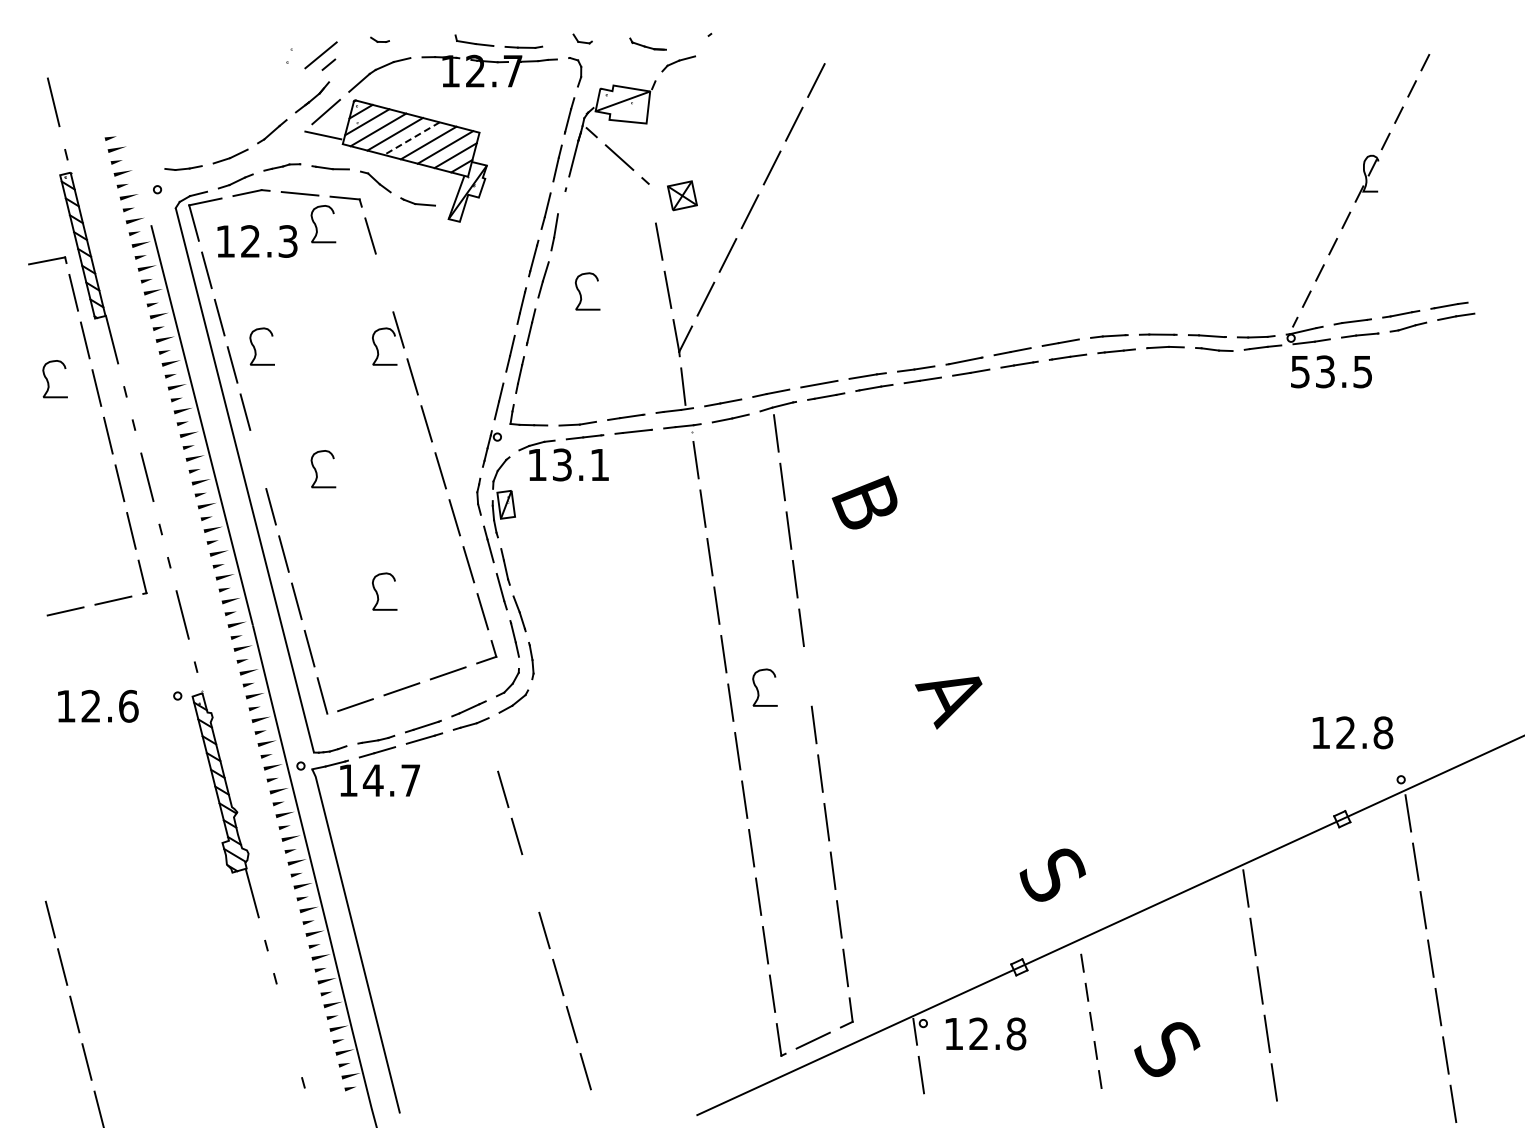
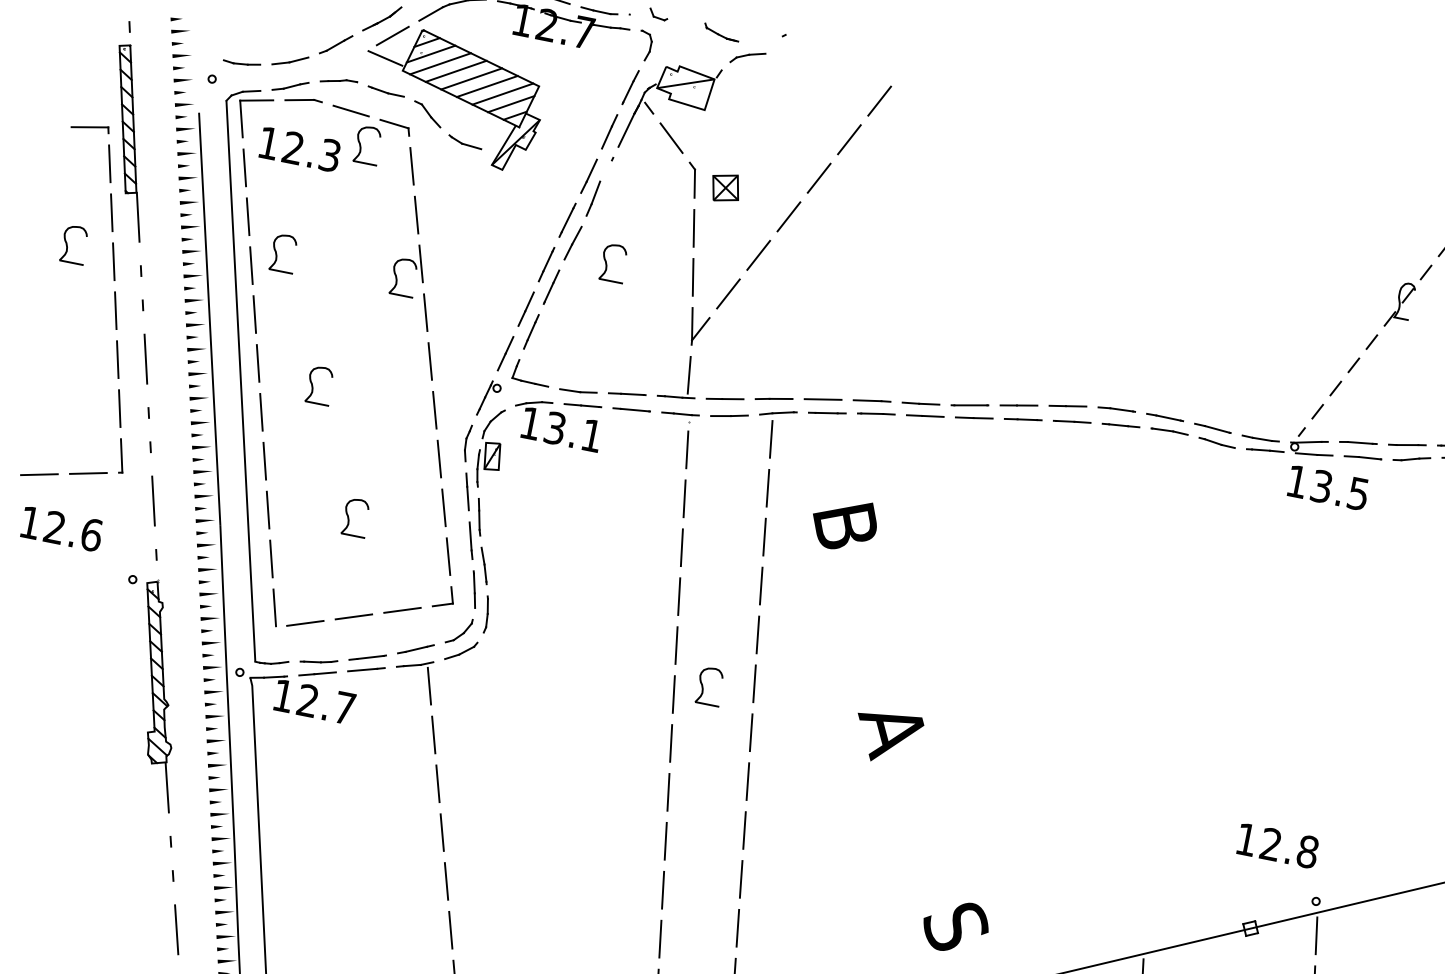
line: (411, 138) -> (471, 78), dashed -> solid
line: (650, 197) -> (694, 183), added
line: (384, 282) -> (416, 214), added
text: (1300, 372) -> (1297, 482), 53.5 -> 13.5
line: (258, 459) -> (258, 363), added
line: (807, 676) -> (754, 683), added
text: (98, 706) -> (62, 529), moved
line: (489, 742) -> (429, 686), added
text: (372, 780) -> (307, 700), 14.7 -> 12.7
line: (530, 883) -> (441, 832), added
line: (289, 1030) -> (176, 929), added

